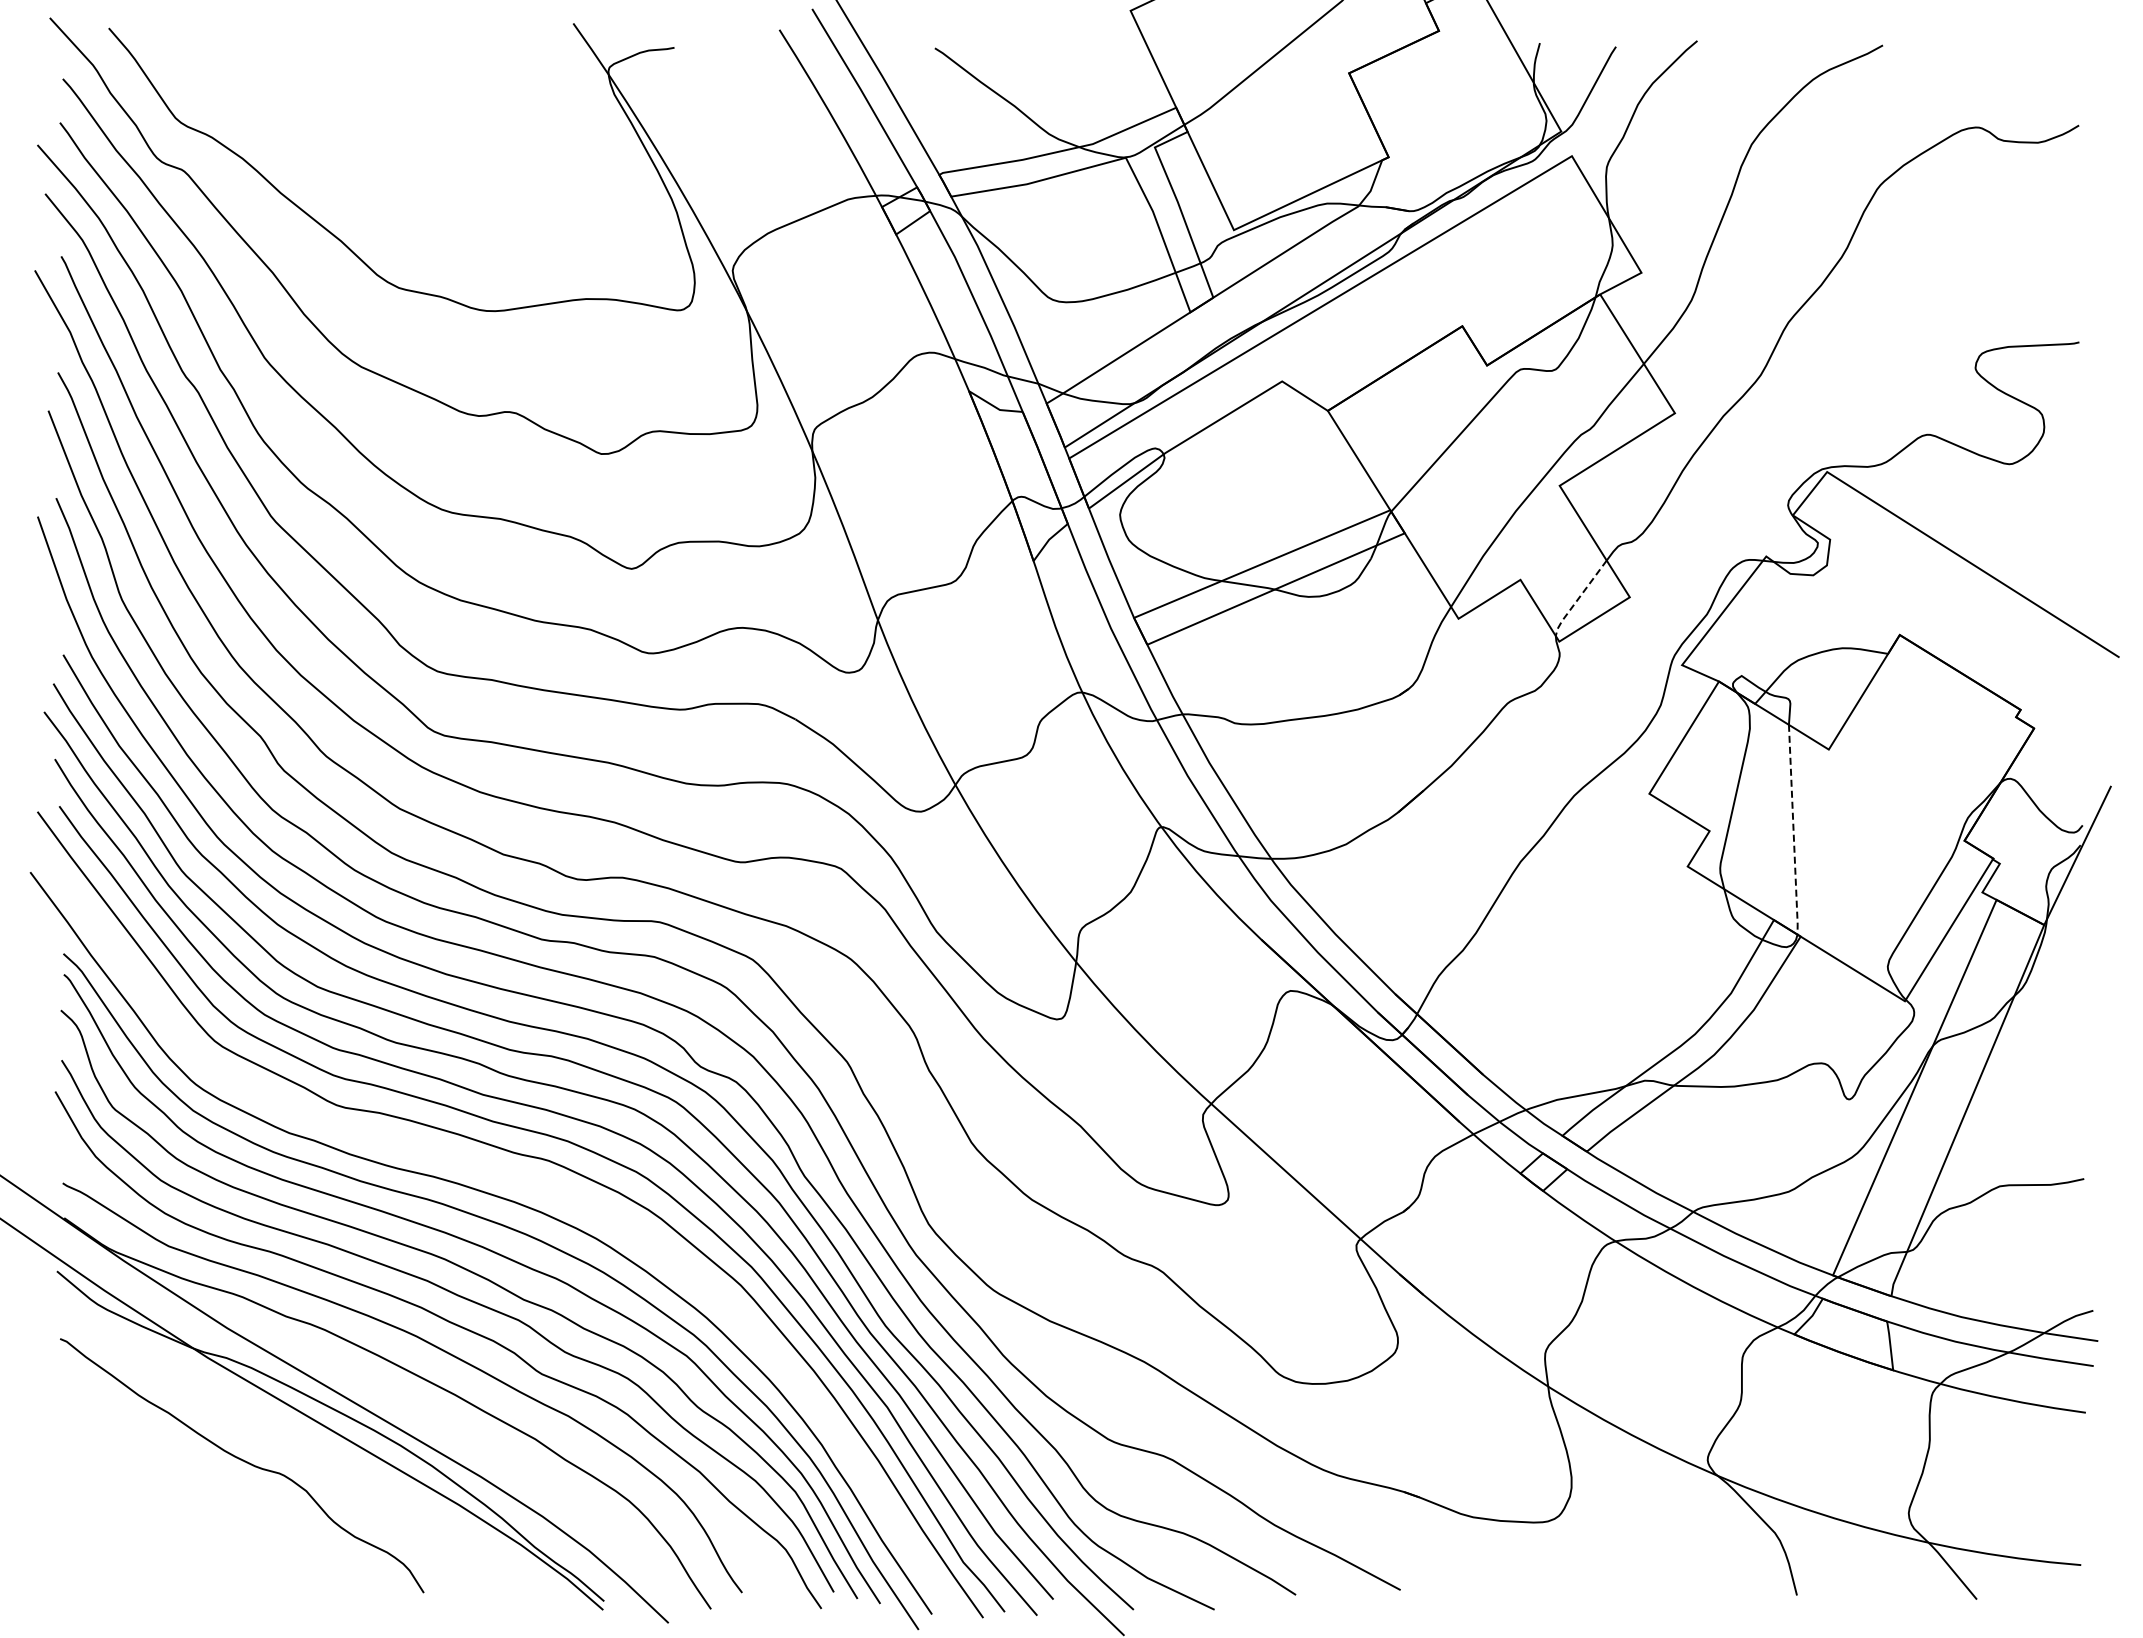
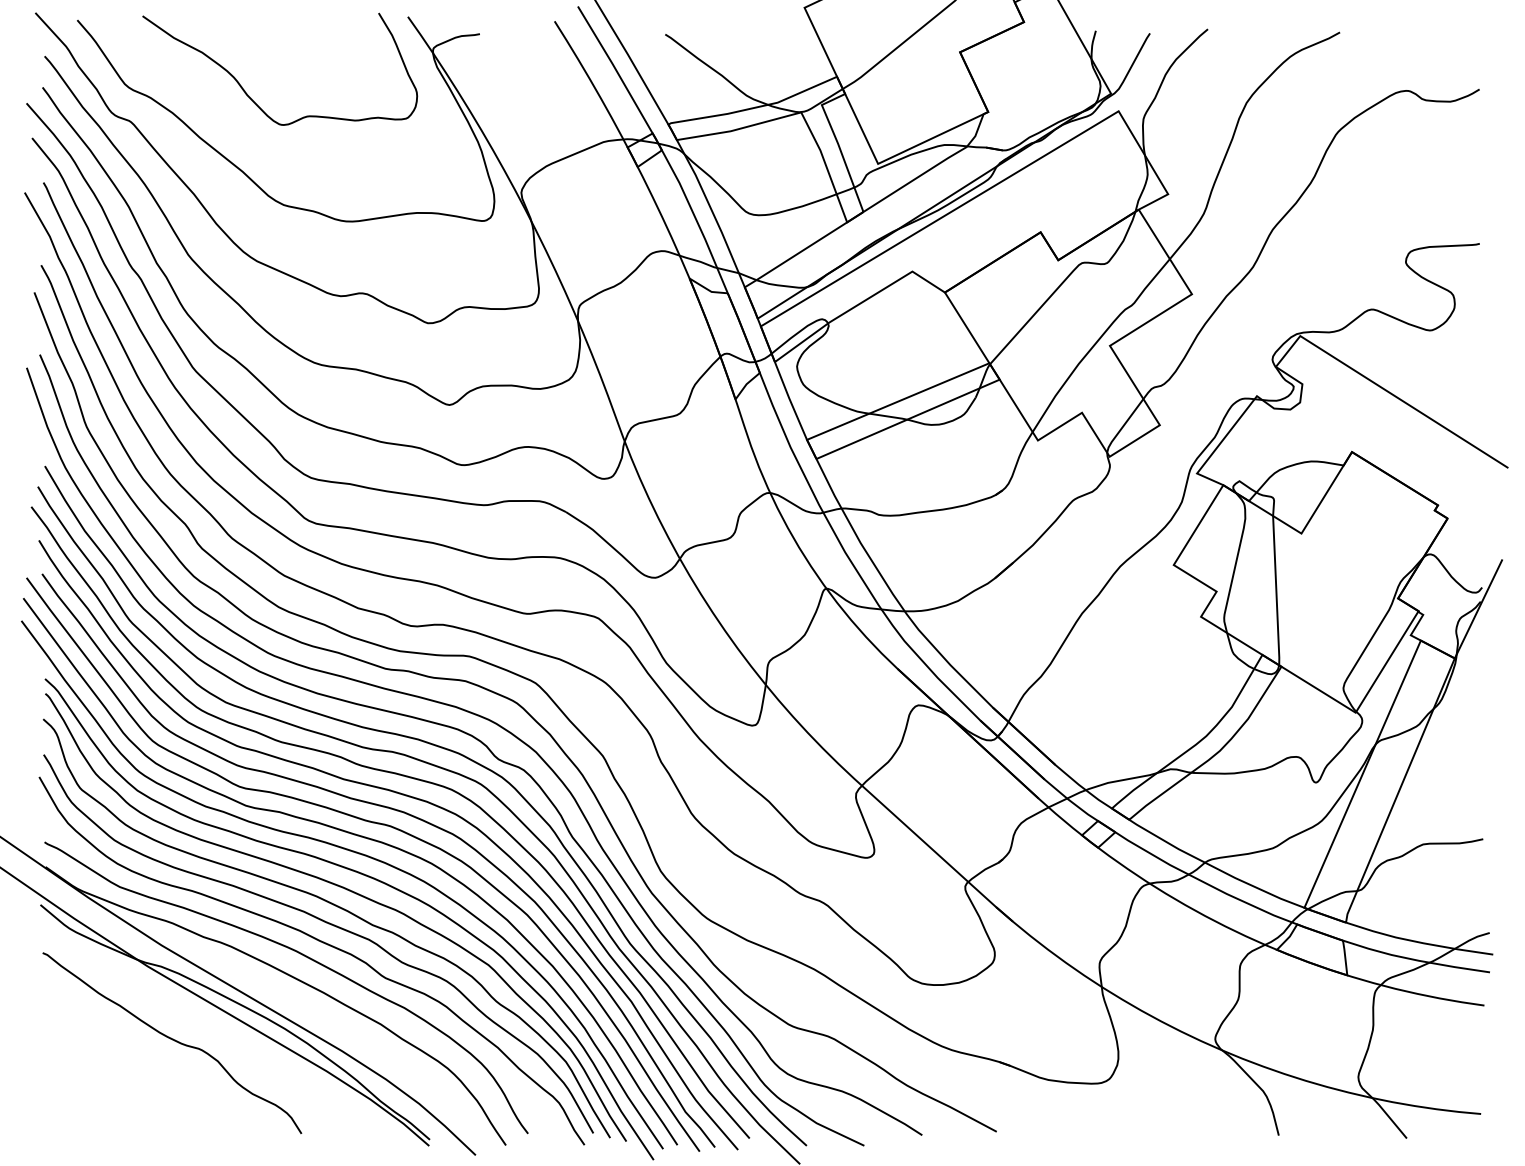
curve: (345, 128) -> (245, 91), added
line: (1578, 599) -> (1123, 426), dashed -> solid
line: (1793, 830) -> (1276, 591), dashed -> solid
curve: (508, 1176) -> (361, 837), added

